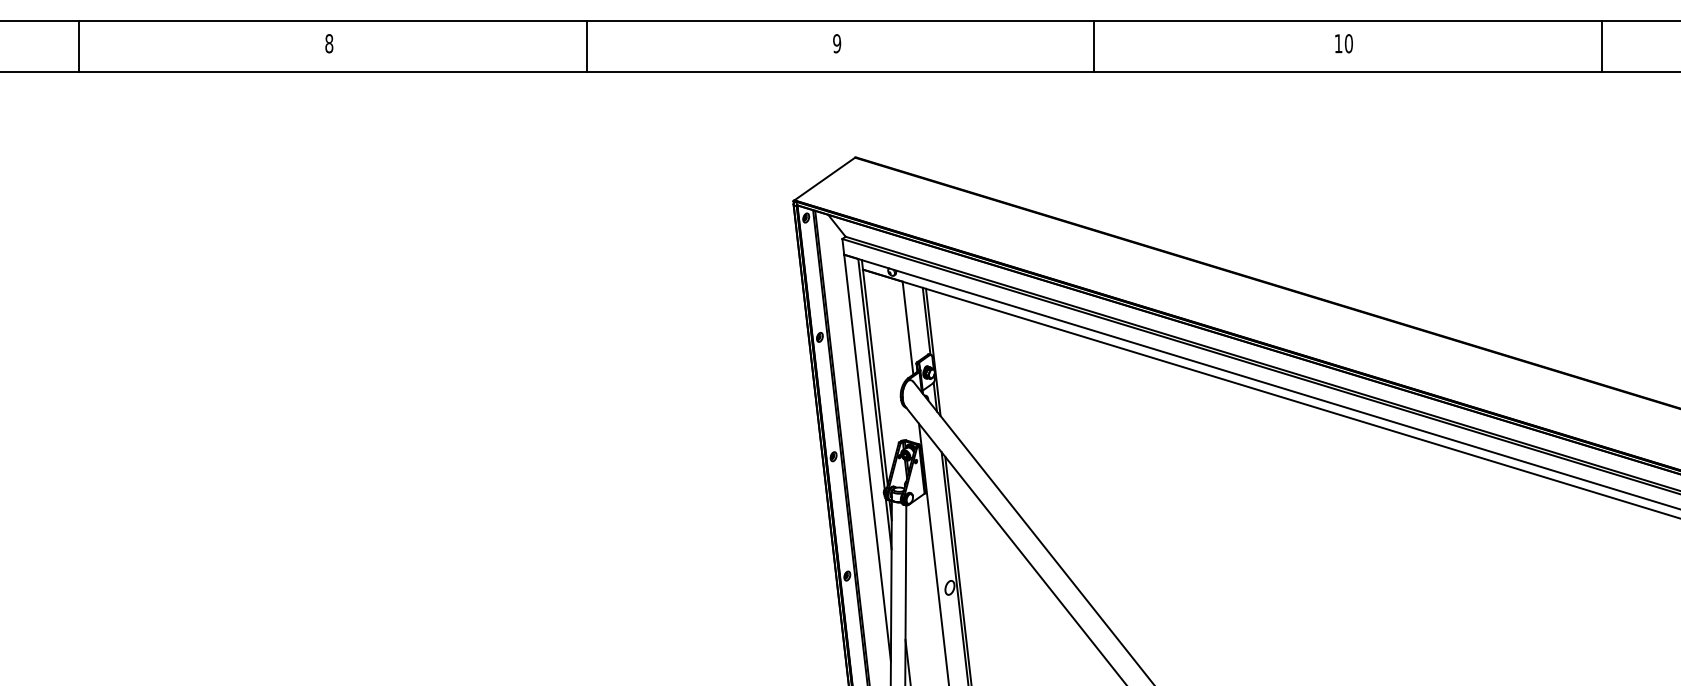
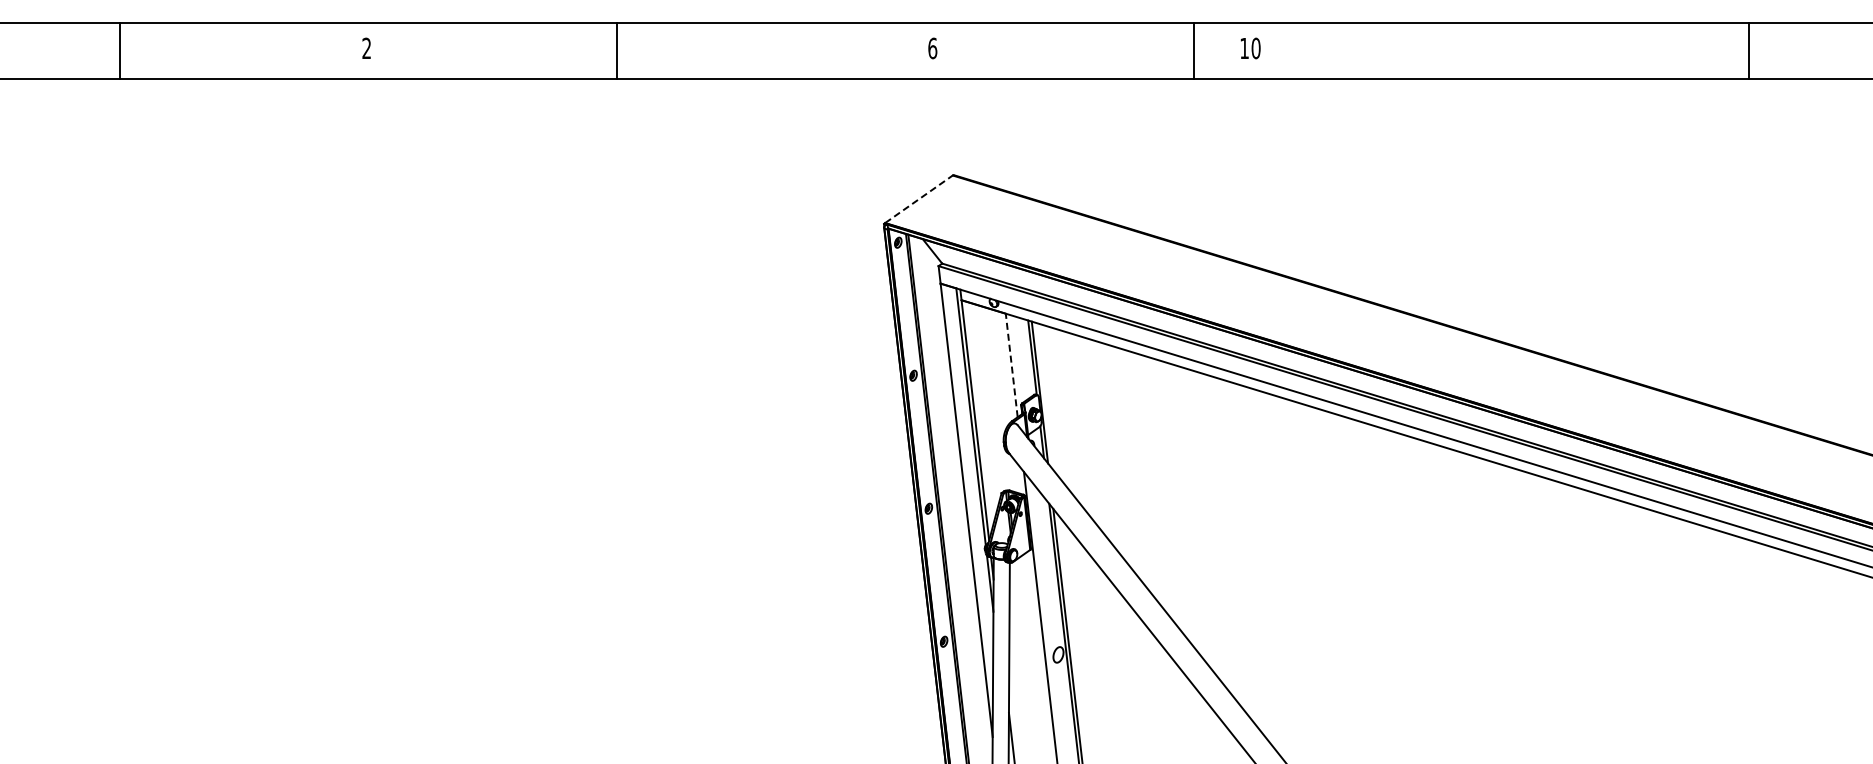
text: (329, 43) -> (366, 48), 8 -> 2
text: (836, 43) -> (932, 48), 9 -> 6
text: (1343, 43) -> (1250, 48), moved
line: (78, 45) -> (119, 50), moved
line: (586, 45) -> (617, 50), moved
line: (1094, 45) -> (1194, 50), moved
line: (1602, 45) -> (1749, 50), moved
line: (825, 178) -> (919, 198), solid -> dashed
line: (907, 327) -> (1011, 364), solid -> dashed

